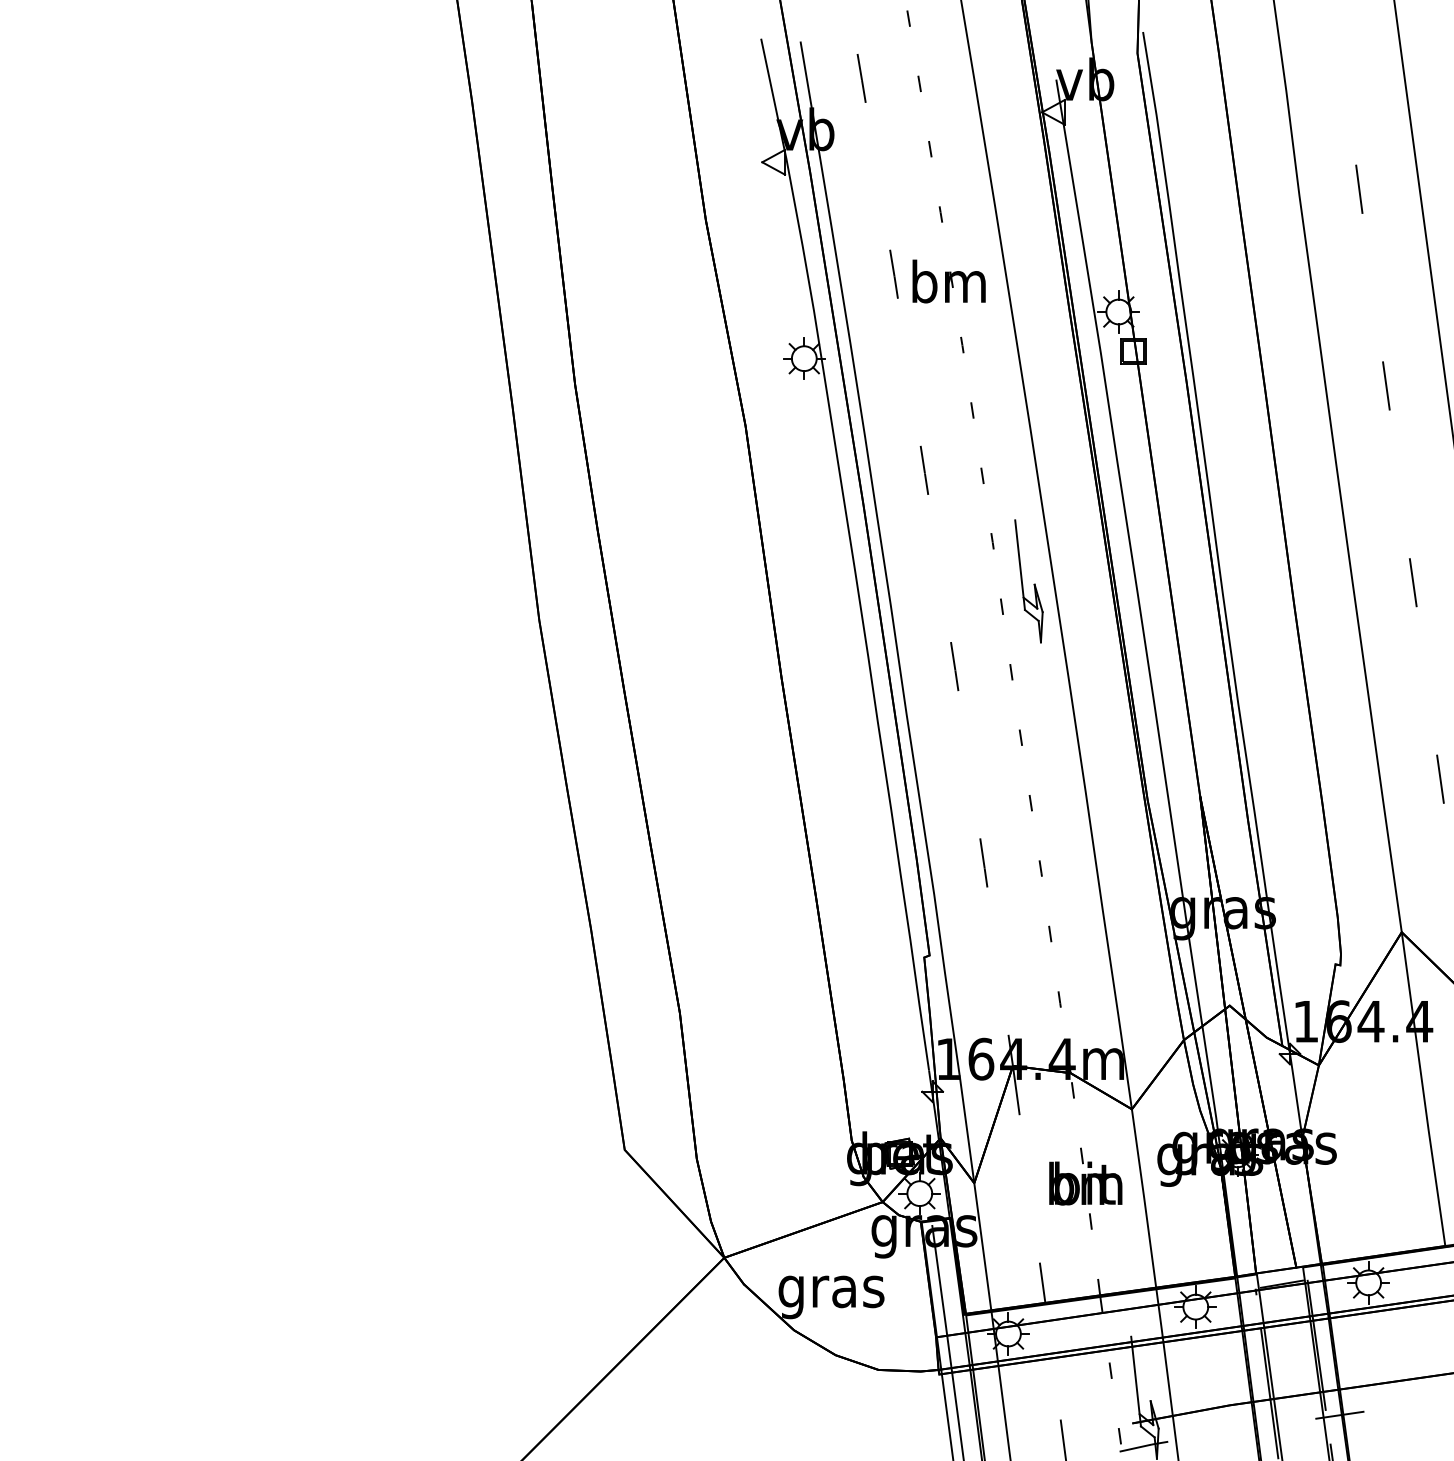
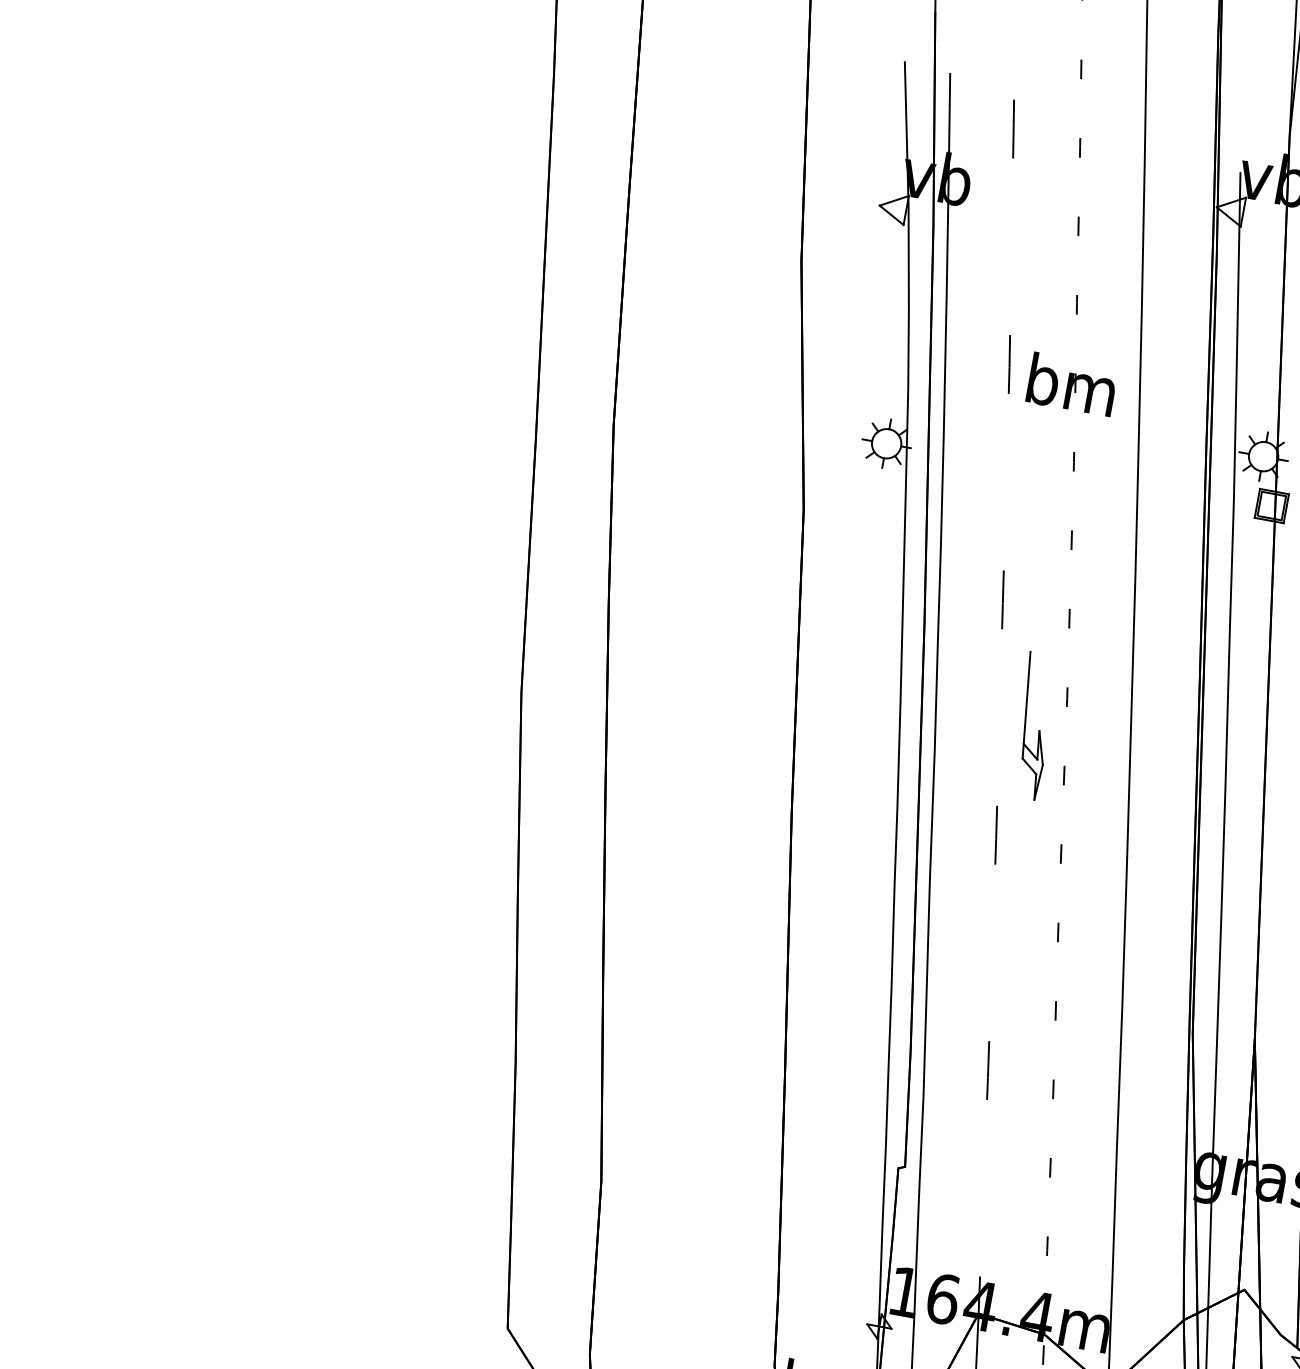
part: (1028, 581) -> (1032, 726), moved

